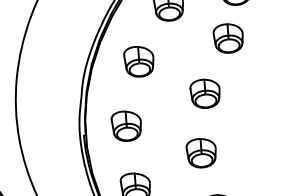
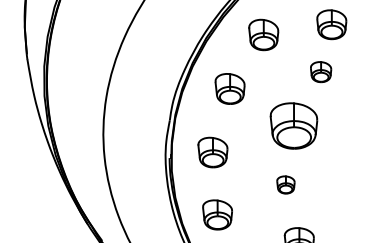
part: (227, 37) -> (320, 71), size x0.7
part: (204, 93) -> (293, 125), size x1.6
part: (201, 152) -> (285, 184), size x0.6

